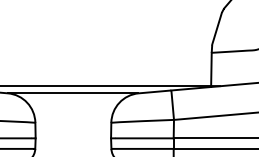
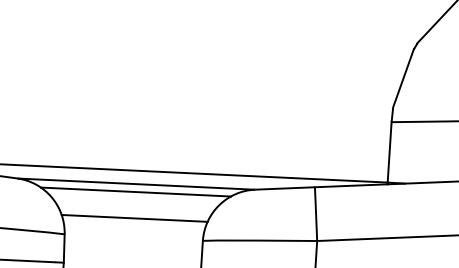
line: (73, 97) -> (136, 191), added
line: (73, 112) -> (134, 218), added

